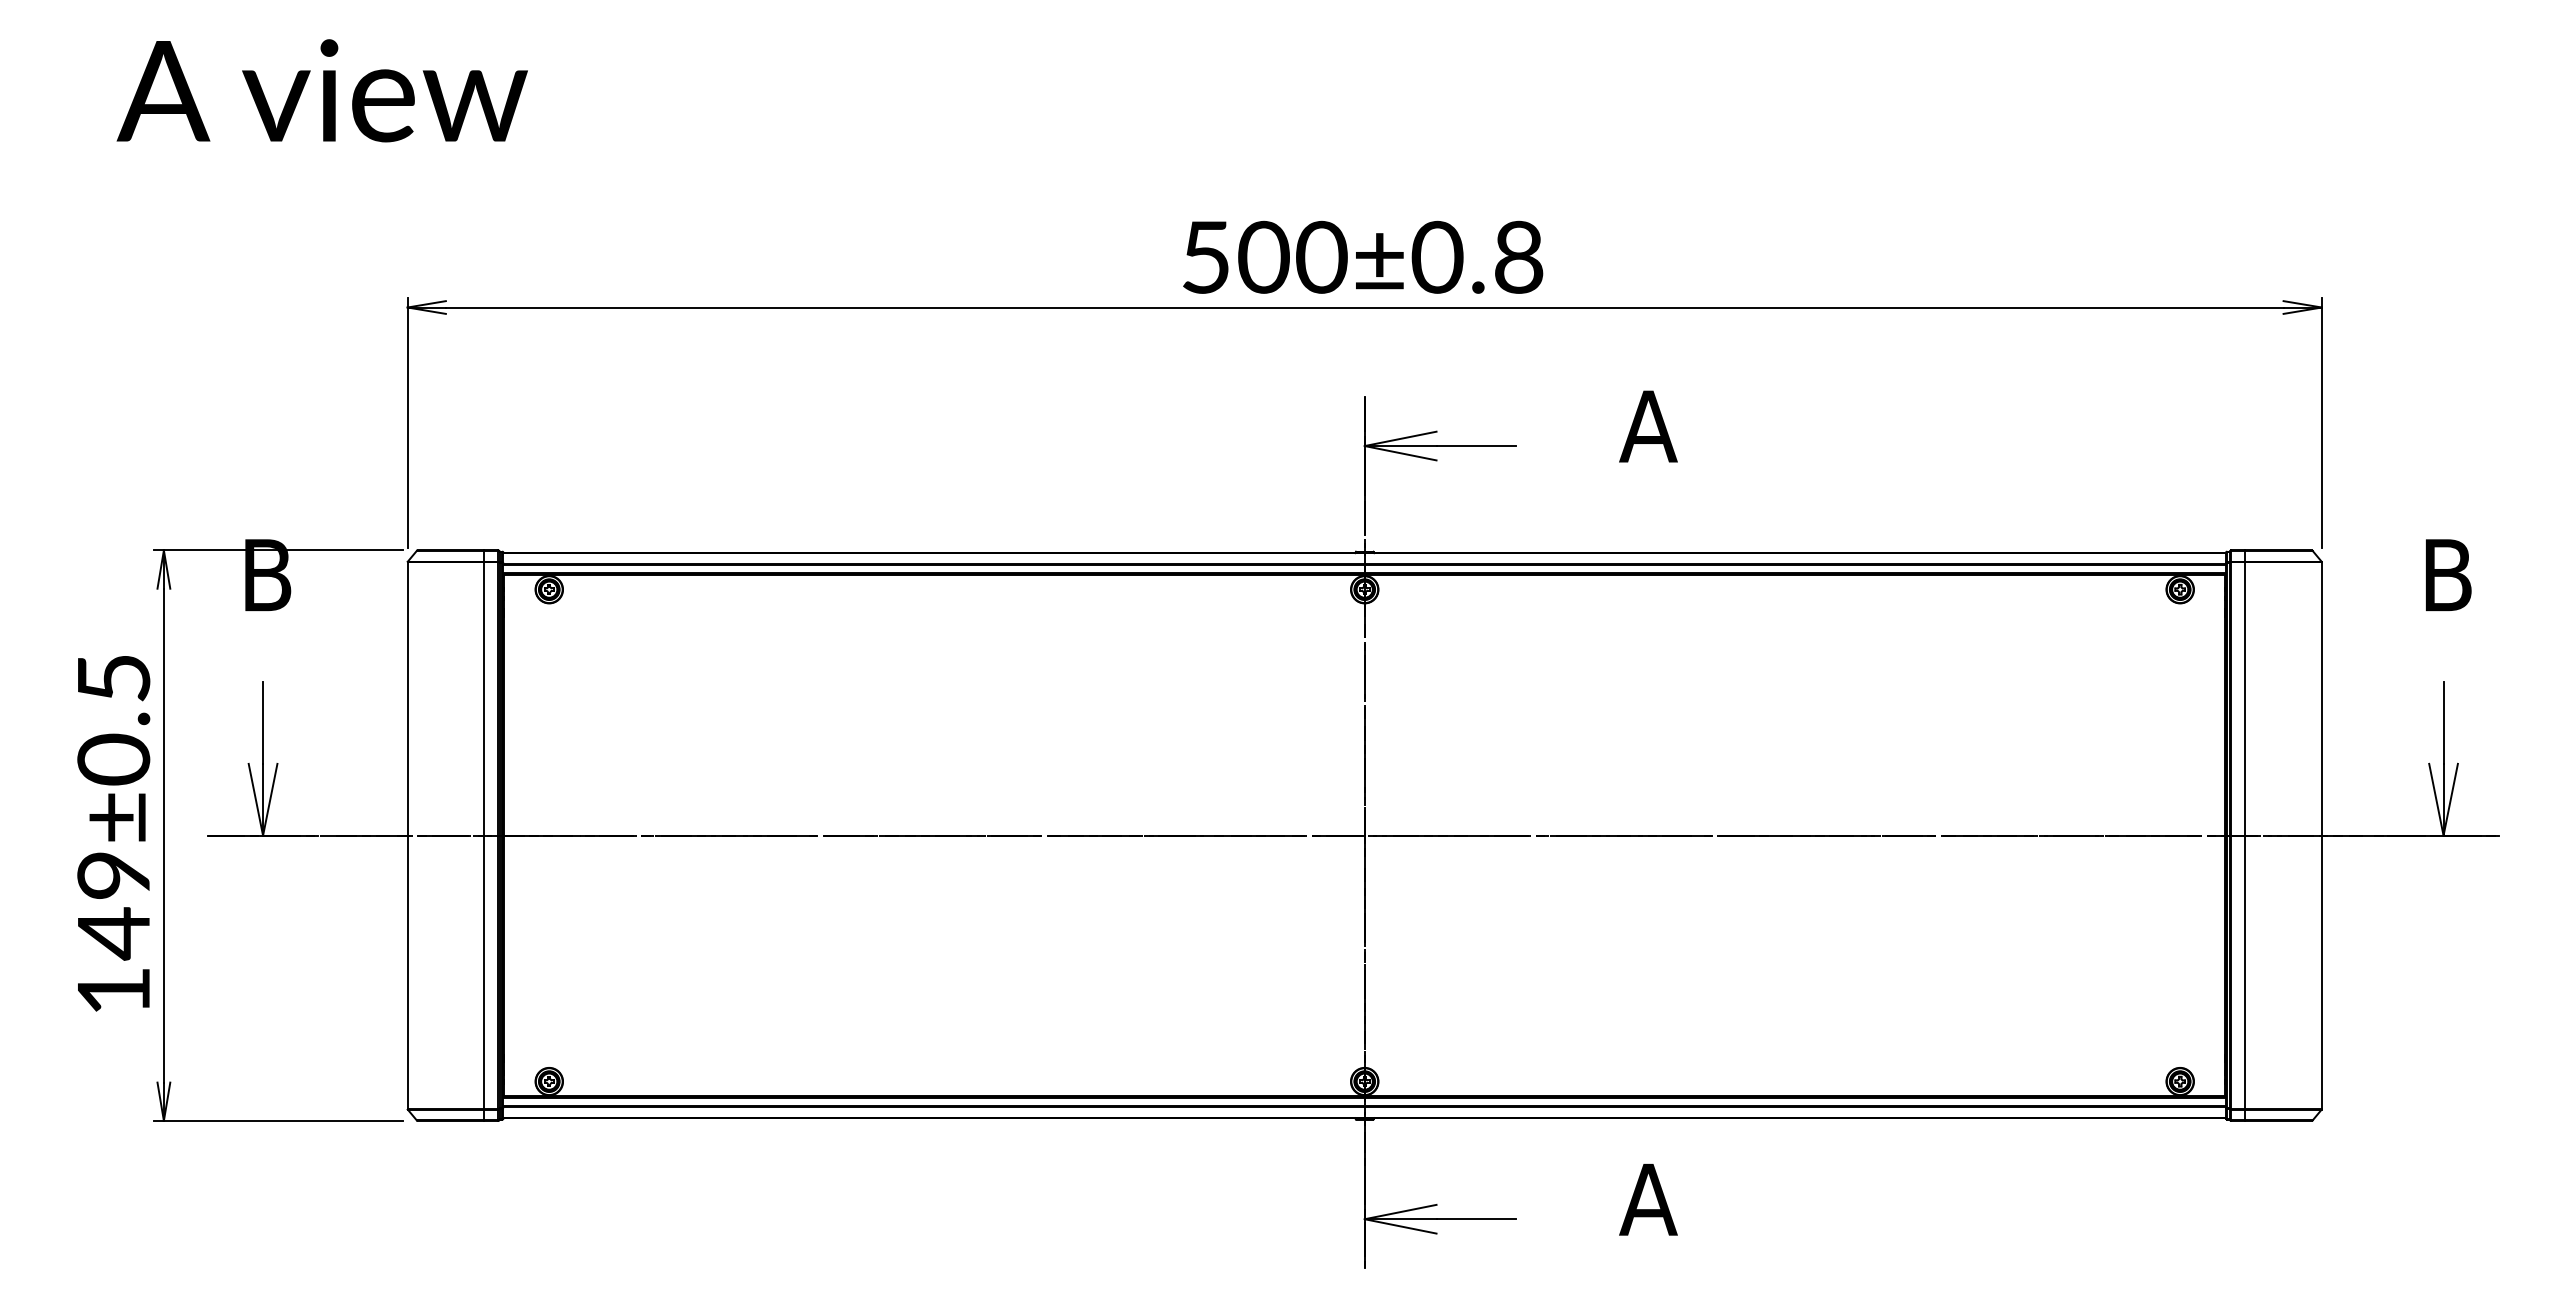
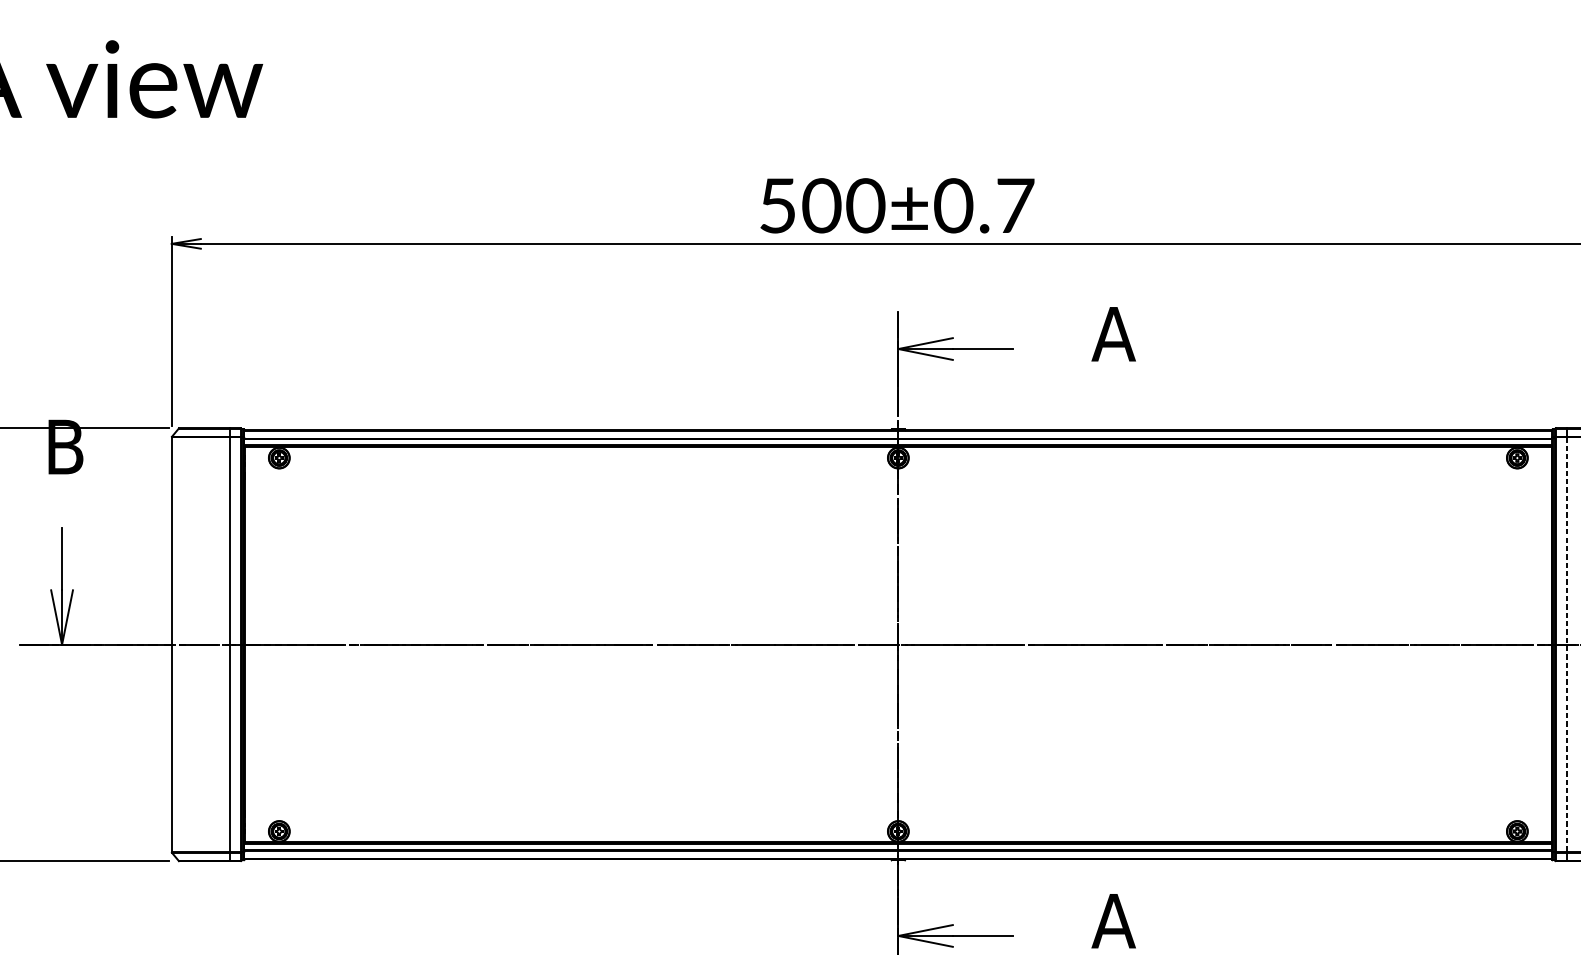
text: (1519, 256) -> (1015, 205), 500±0.8 -> 500±0.7
line: (2245, 836) -> (1566, 645), solid -> dashed

